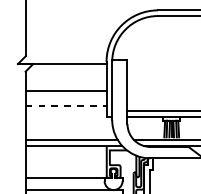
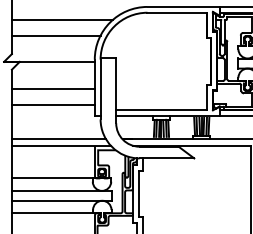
line: (74, 23) -> (61, 20), added
line: (68, 38) -> (55, 35), added
line: (66, 105) -> (53, 104), dashed -> solid

